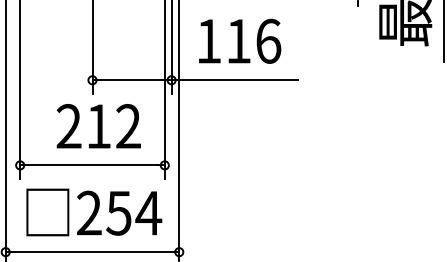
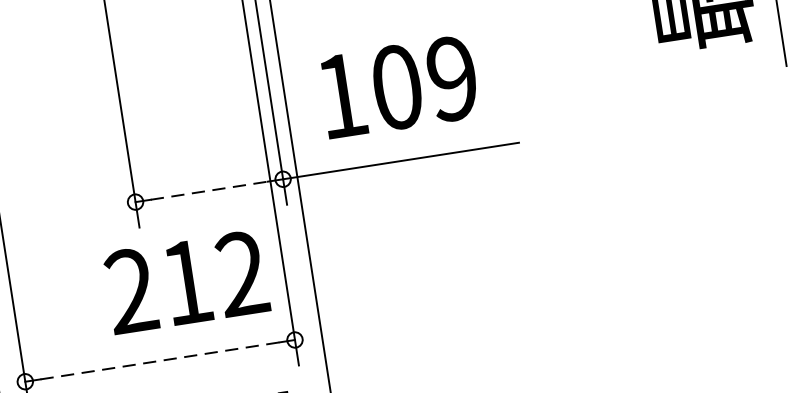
text: (253, 40) -> (424, 81), 116 -> 109
line: (132, 80) -> (210, 191), solid -> dashed
text: (98, 126) -> (186, 282), moved
line: (93, 165) -> (162, 360), solid -> dashed

